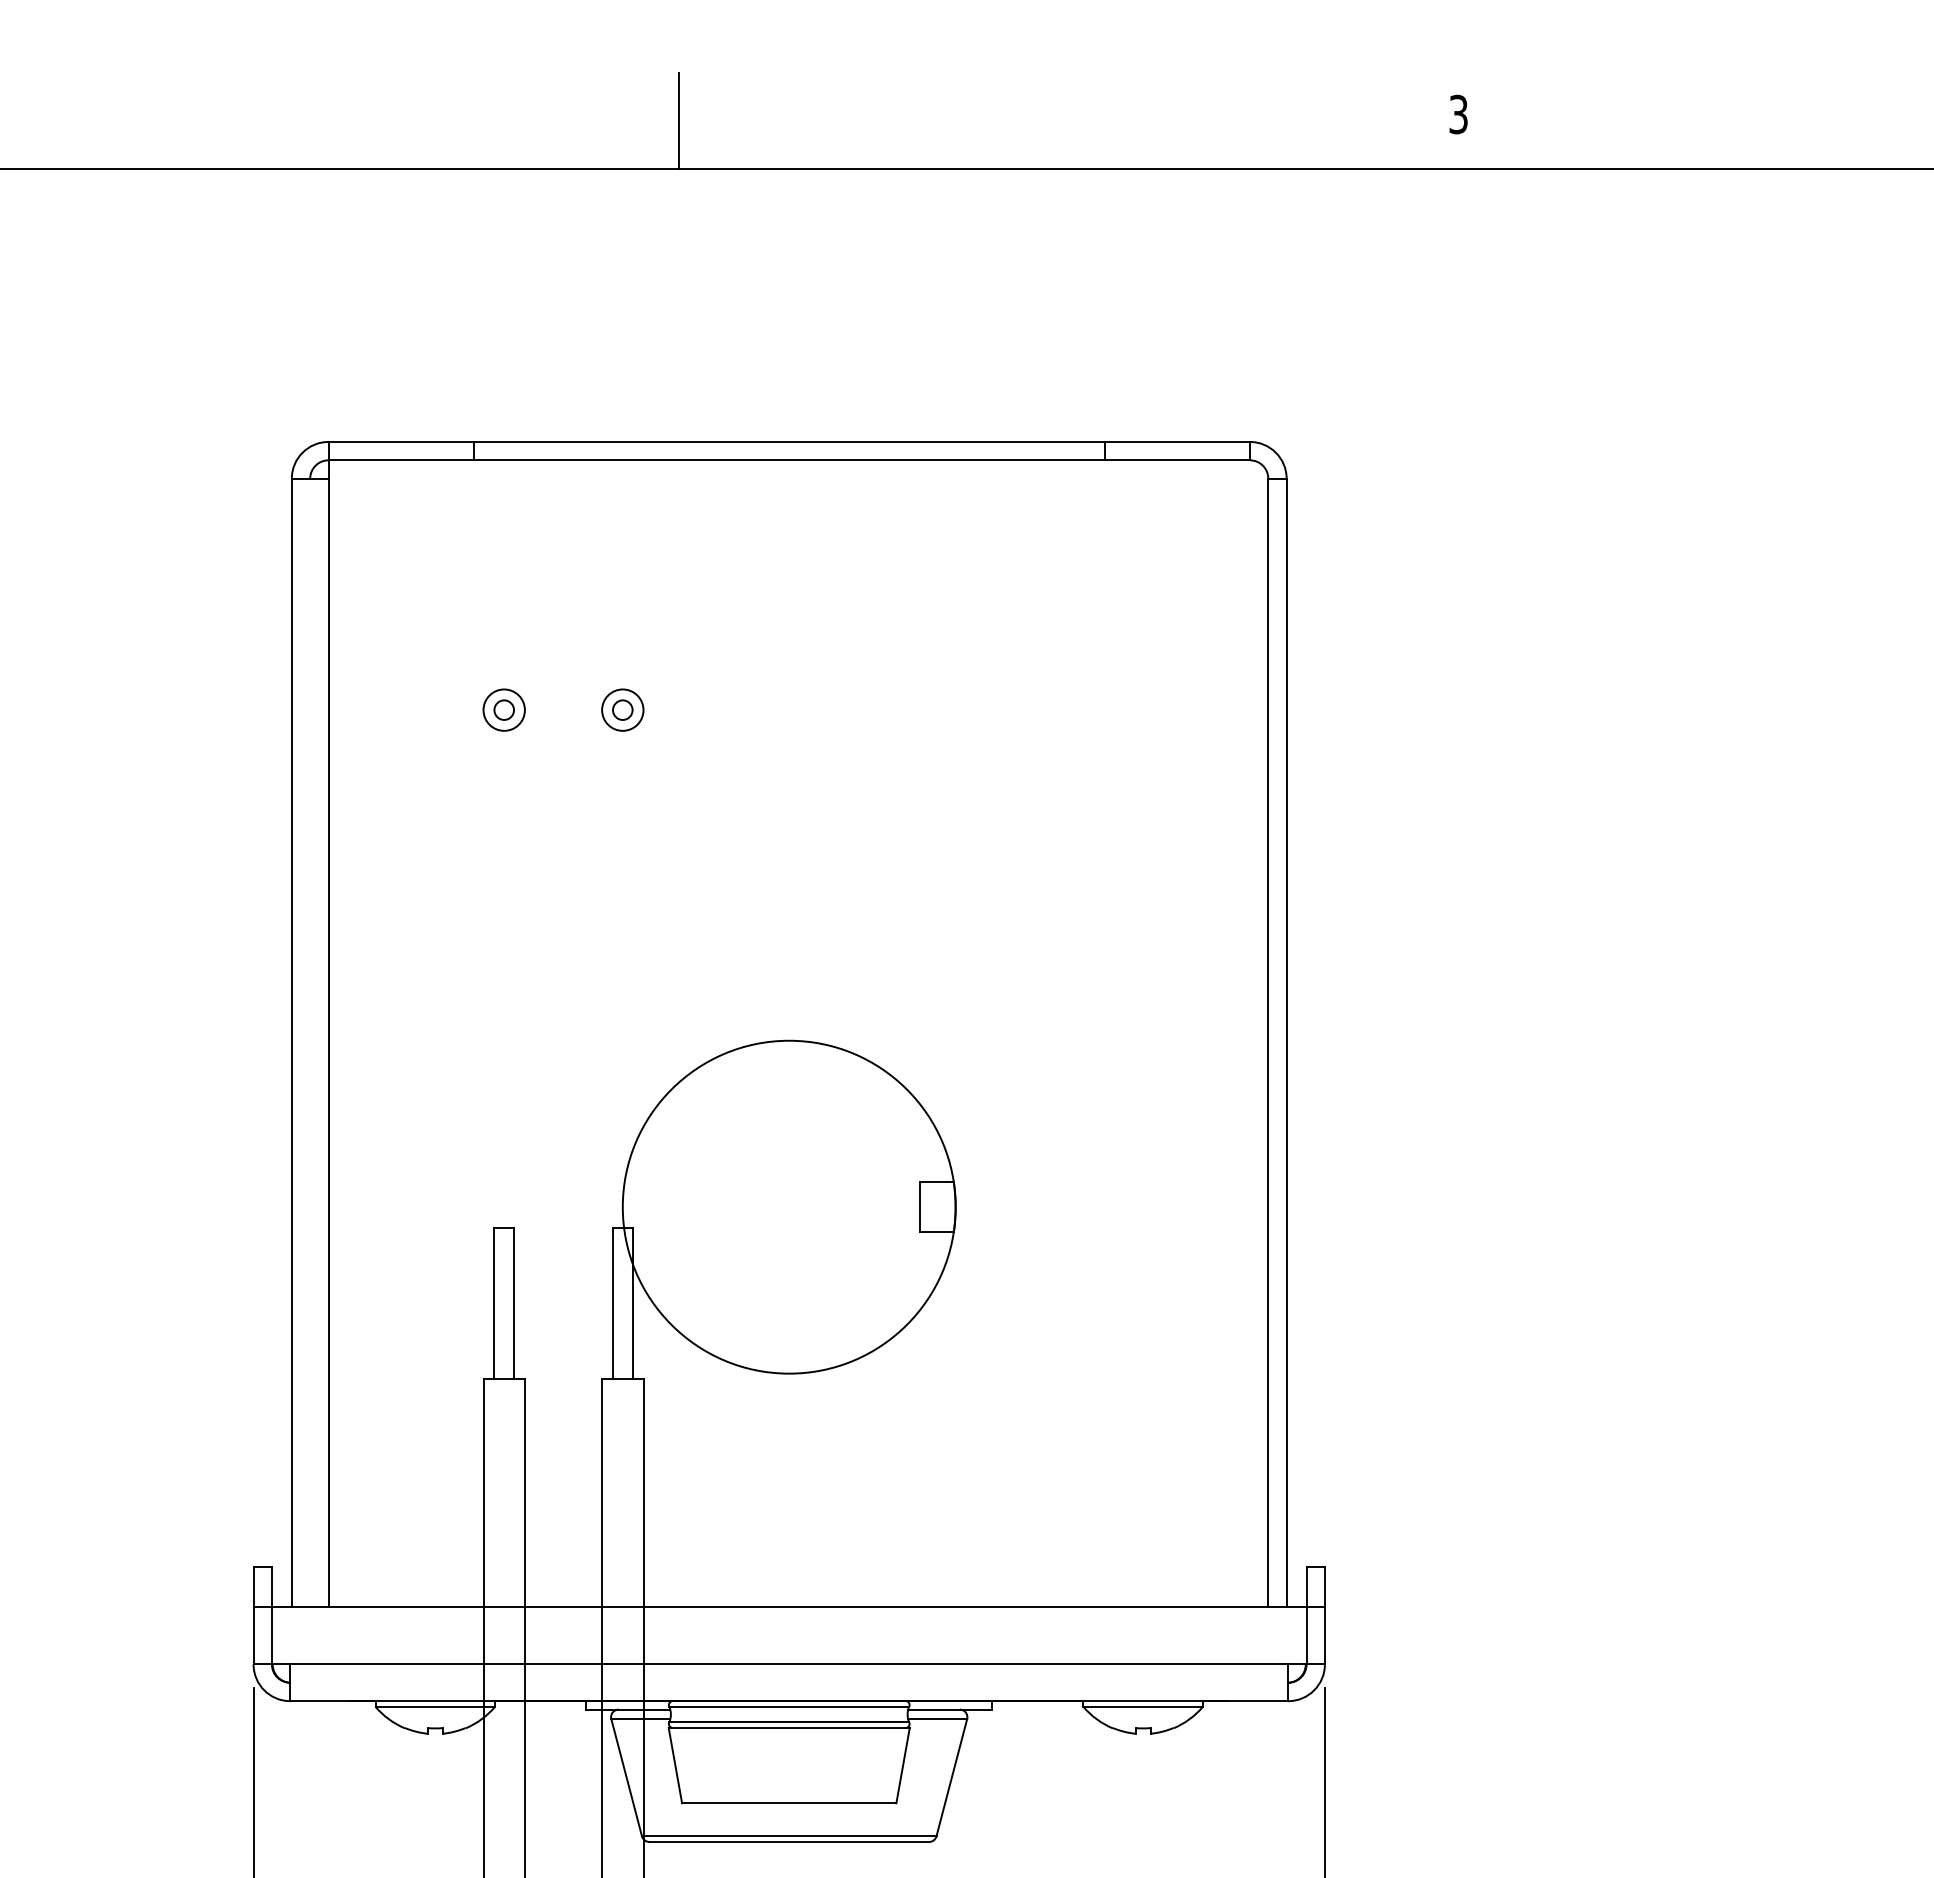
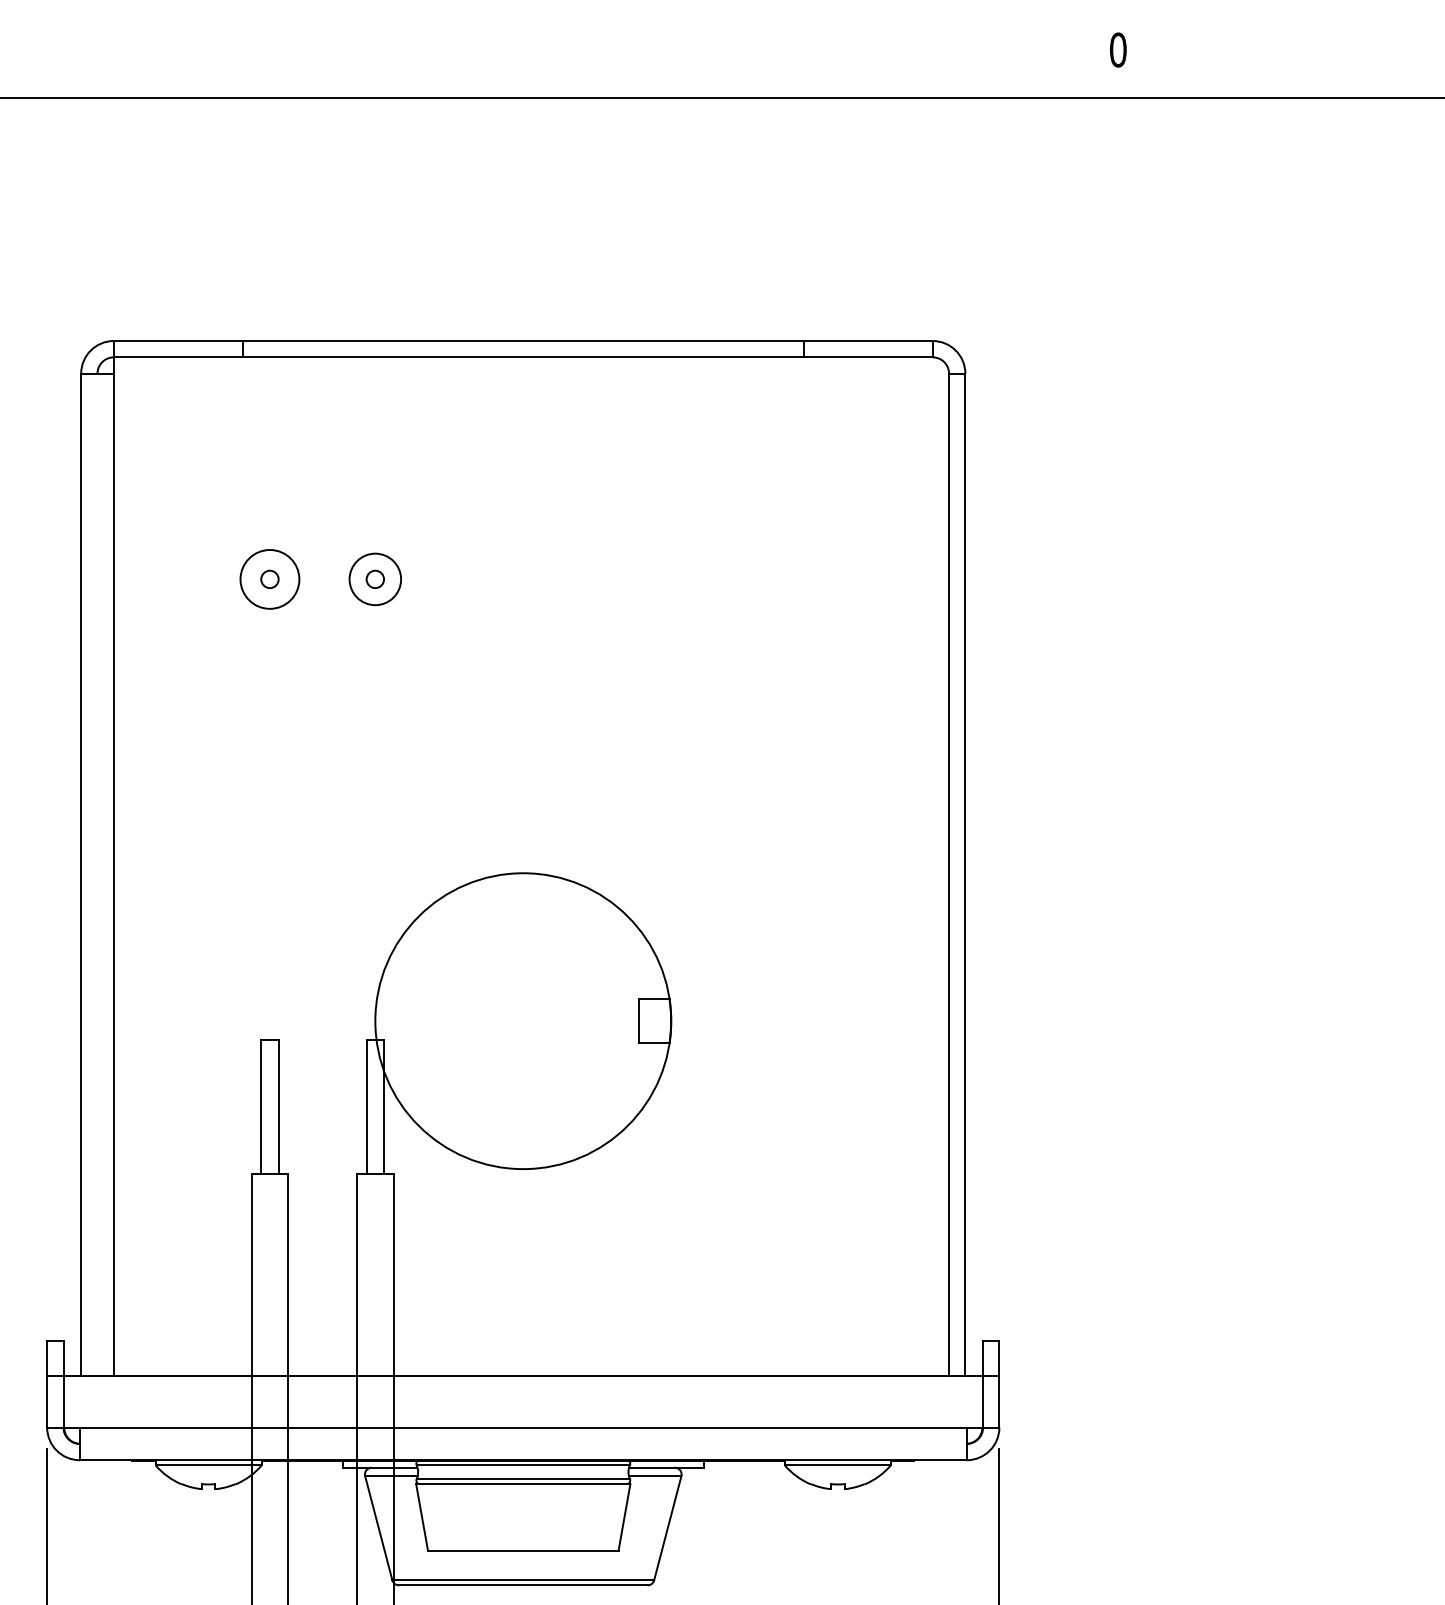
text: (1458, 114) -> (1118, 49), 3 -> 0
line: (679, 121) -> (425, 56), removed
circle: (503, 709) -> (269, 578), size x1.6
circle: (622, 709) -> (375, 578), size x1.4

